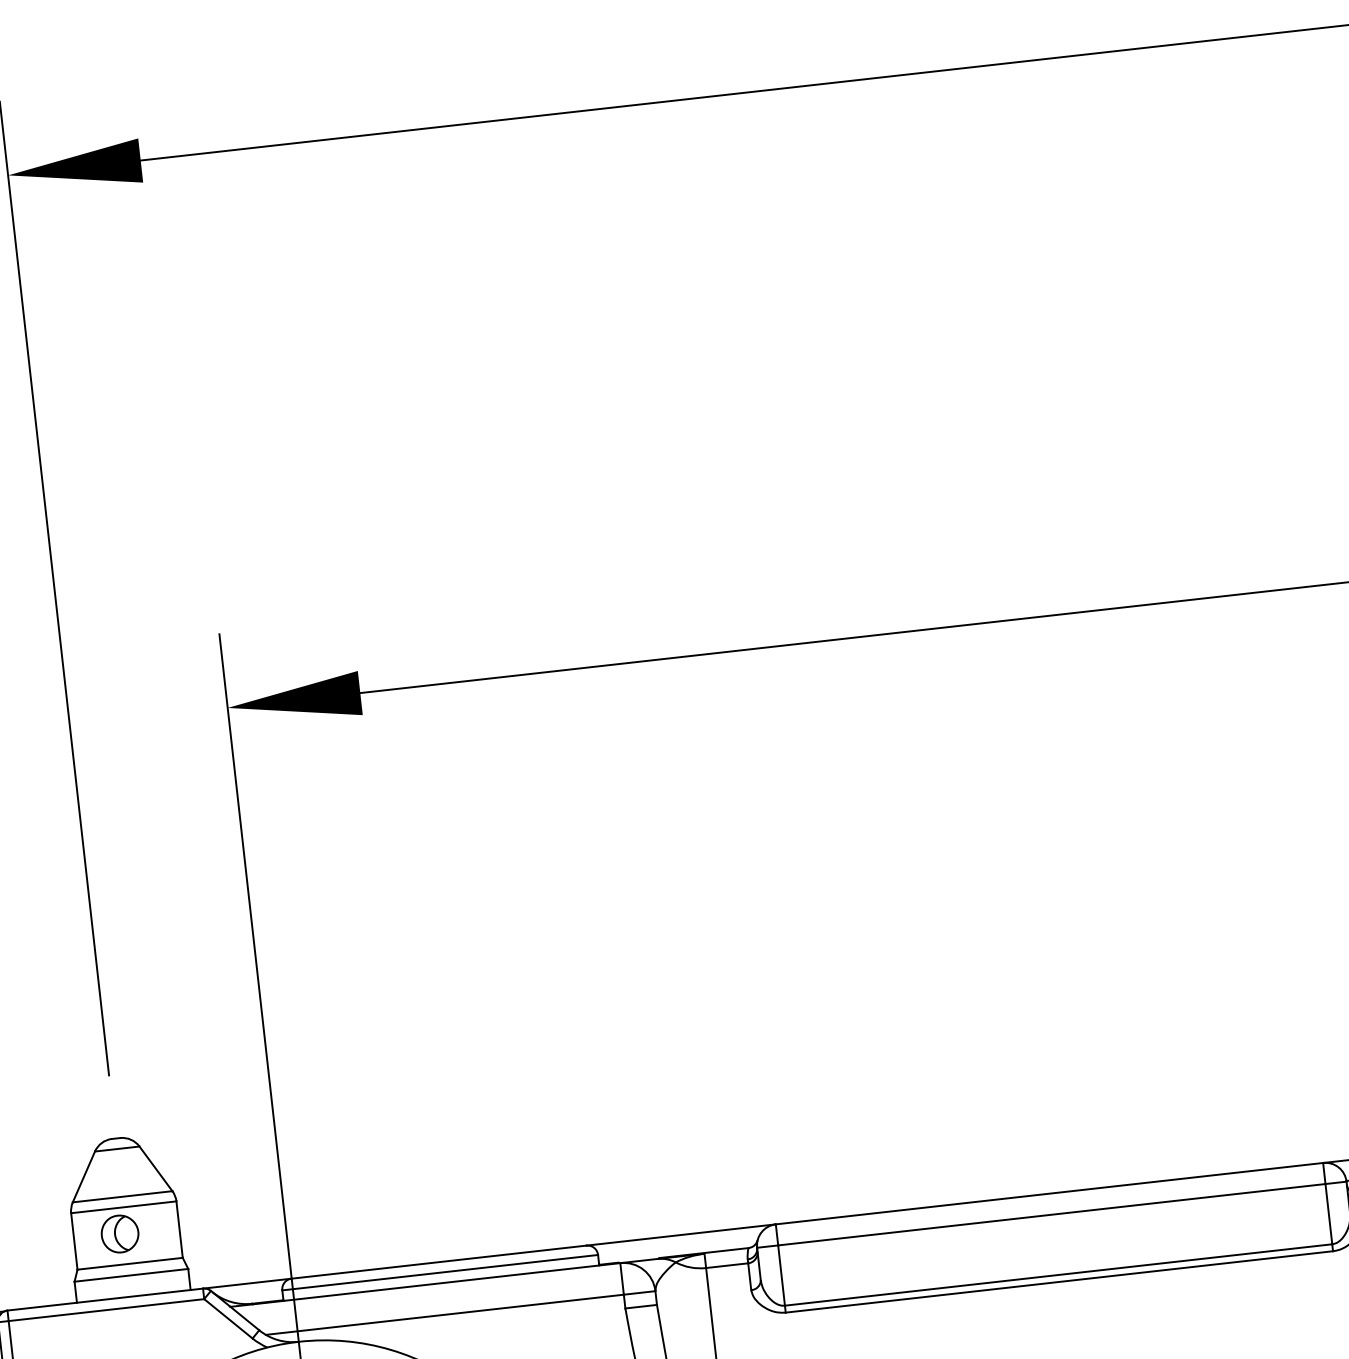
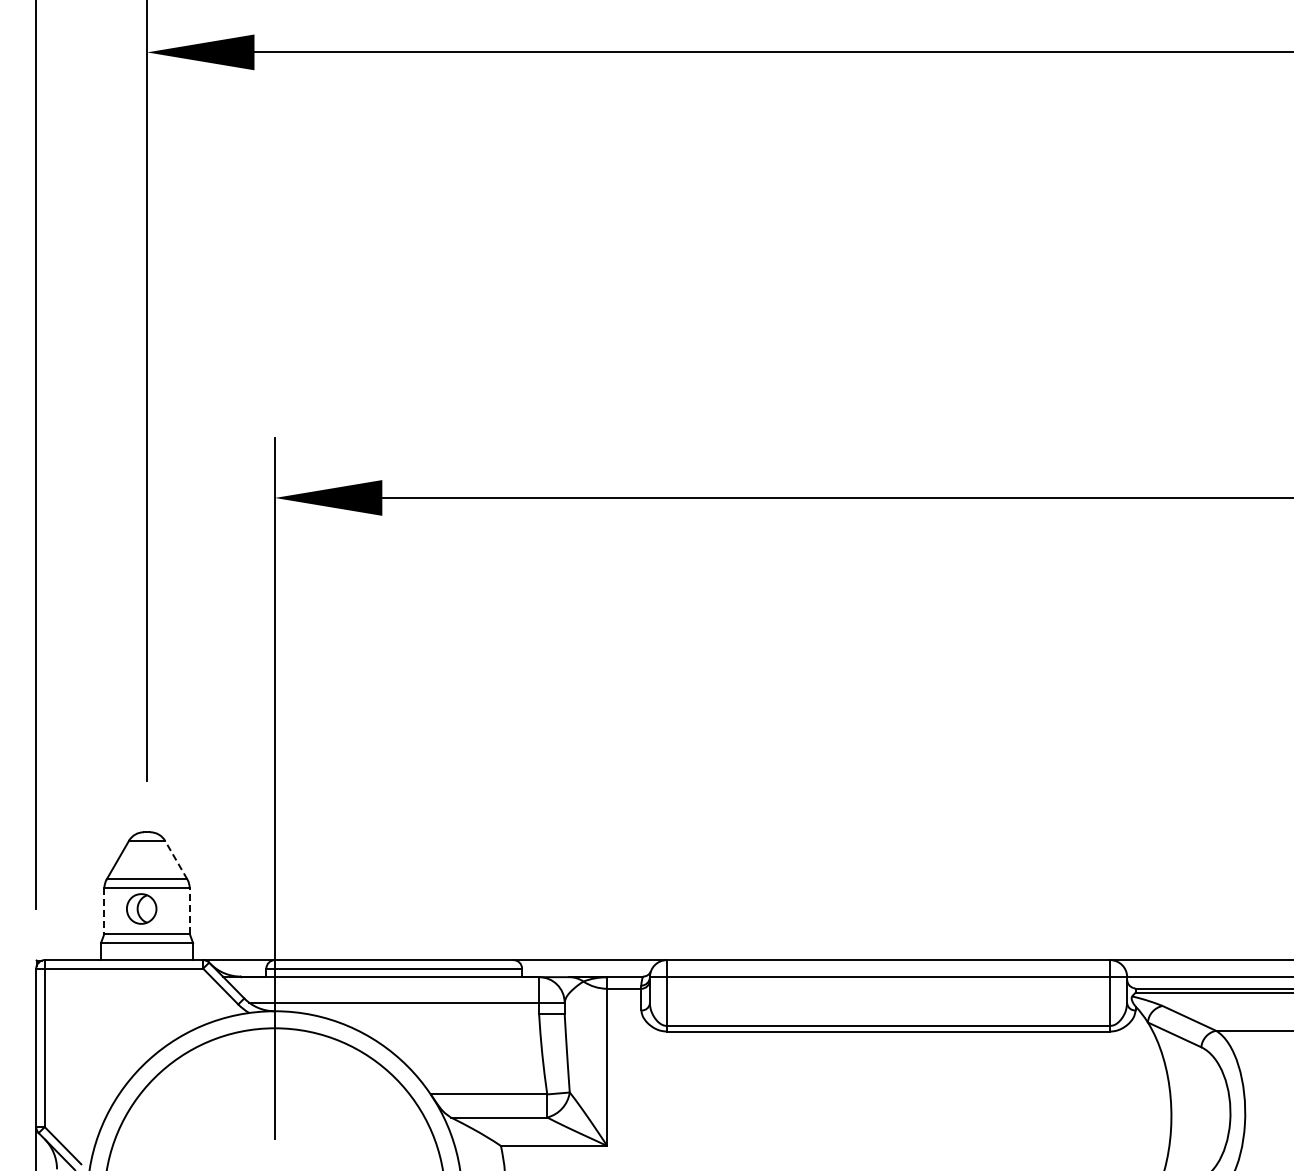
line: (154, 1168) -> (175, 859), solid -> dashed
line: (179, 1229) -> (189, 910), solid -> dashed
line: (74, 1241) -> (104, 910), solid -> dashed

